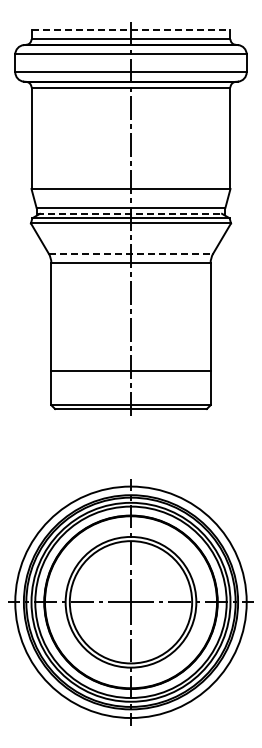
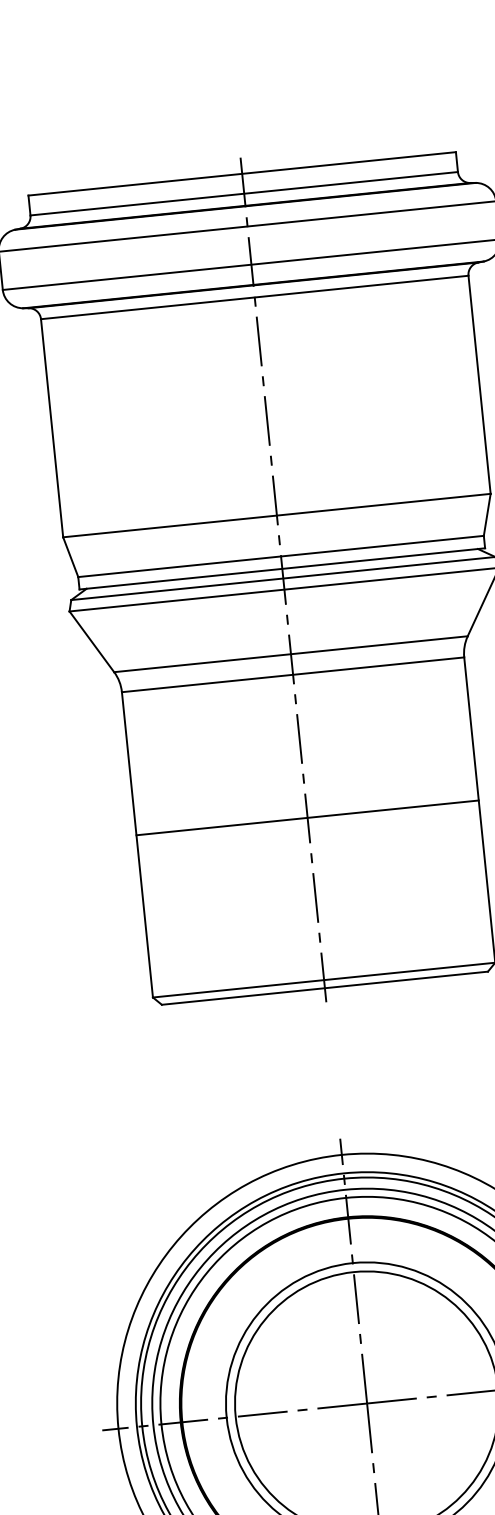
line: (131, 29) -> (243, 172), dashed -> solid
line: (131, 213) -> (283, 568), dashed -> solid
line: (131, 253) -> (292, 653), dashed -> solid
line: (130, 370) -> (306, 817), moved

